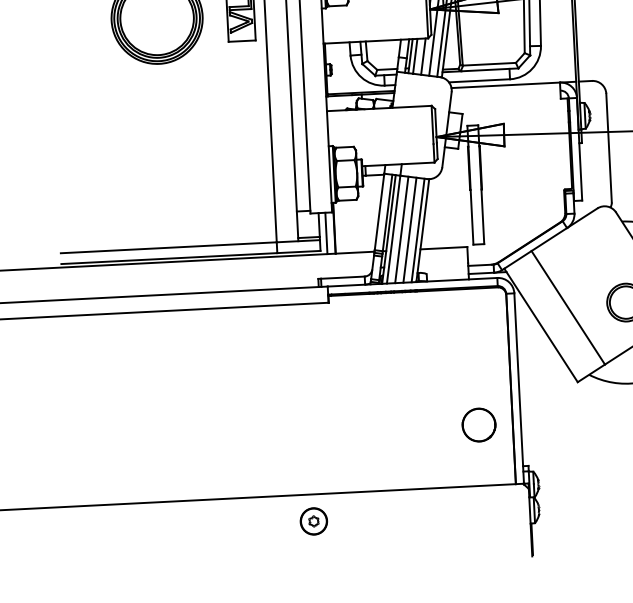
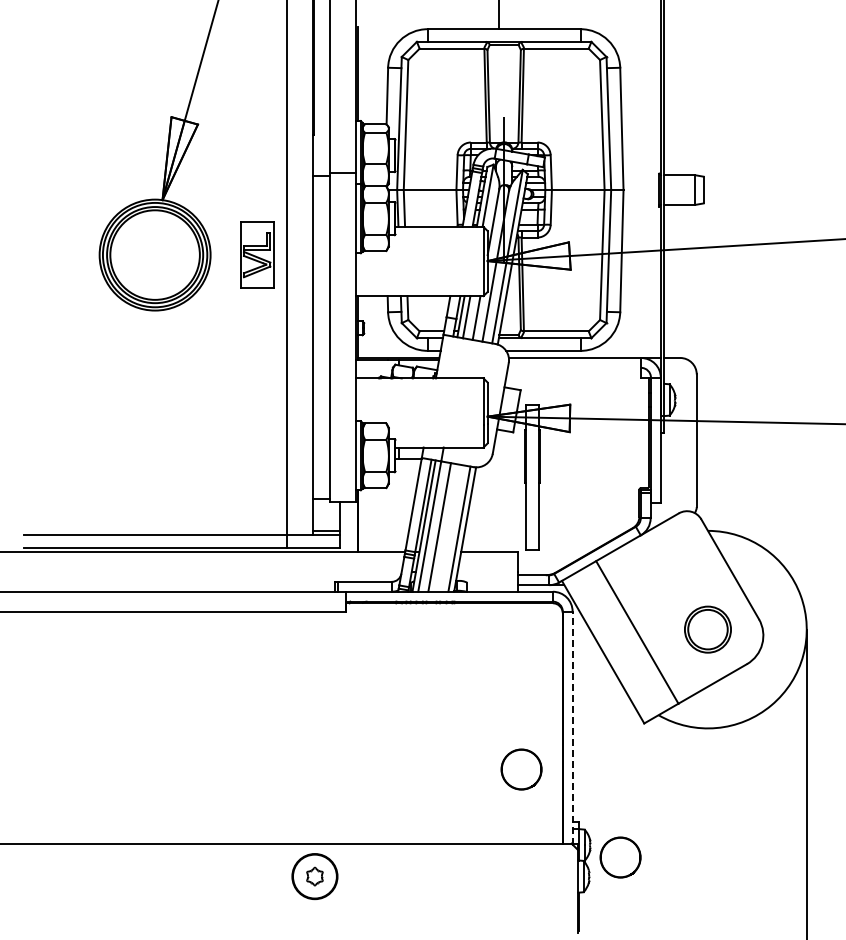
line: (409, 229) -> (449, 527), removed
line: (326, 232) -> (347, 526), removed
line: (519, 389) -> (572, 728), solid -> dashed
circle: (563, 493) -> (620, 857), added
part: (313, 521) -> (314, 876), size x1.4

